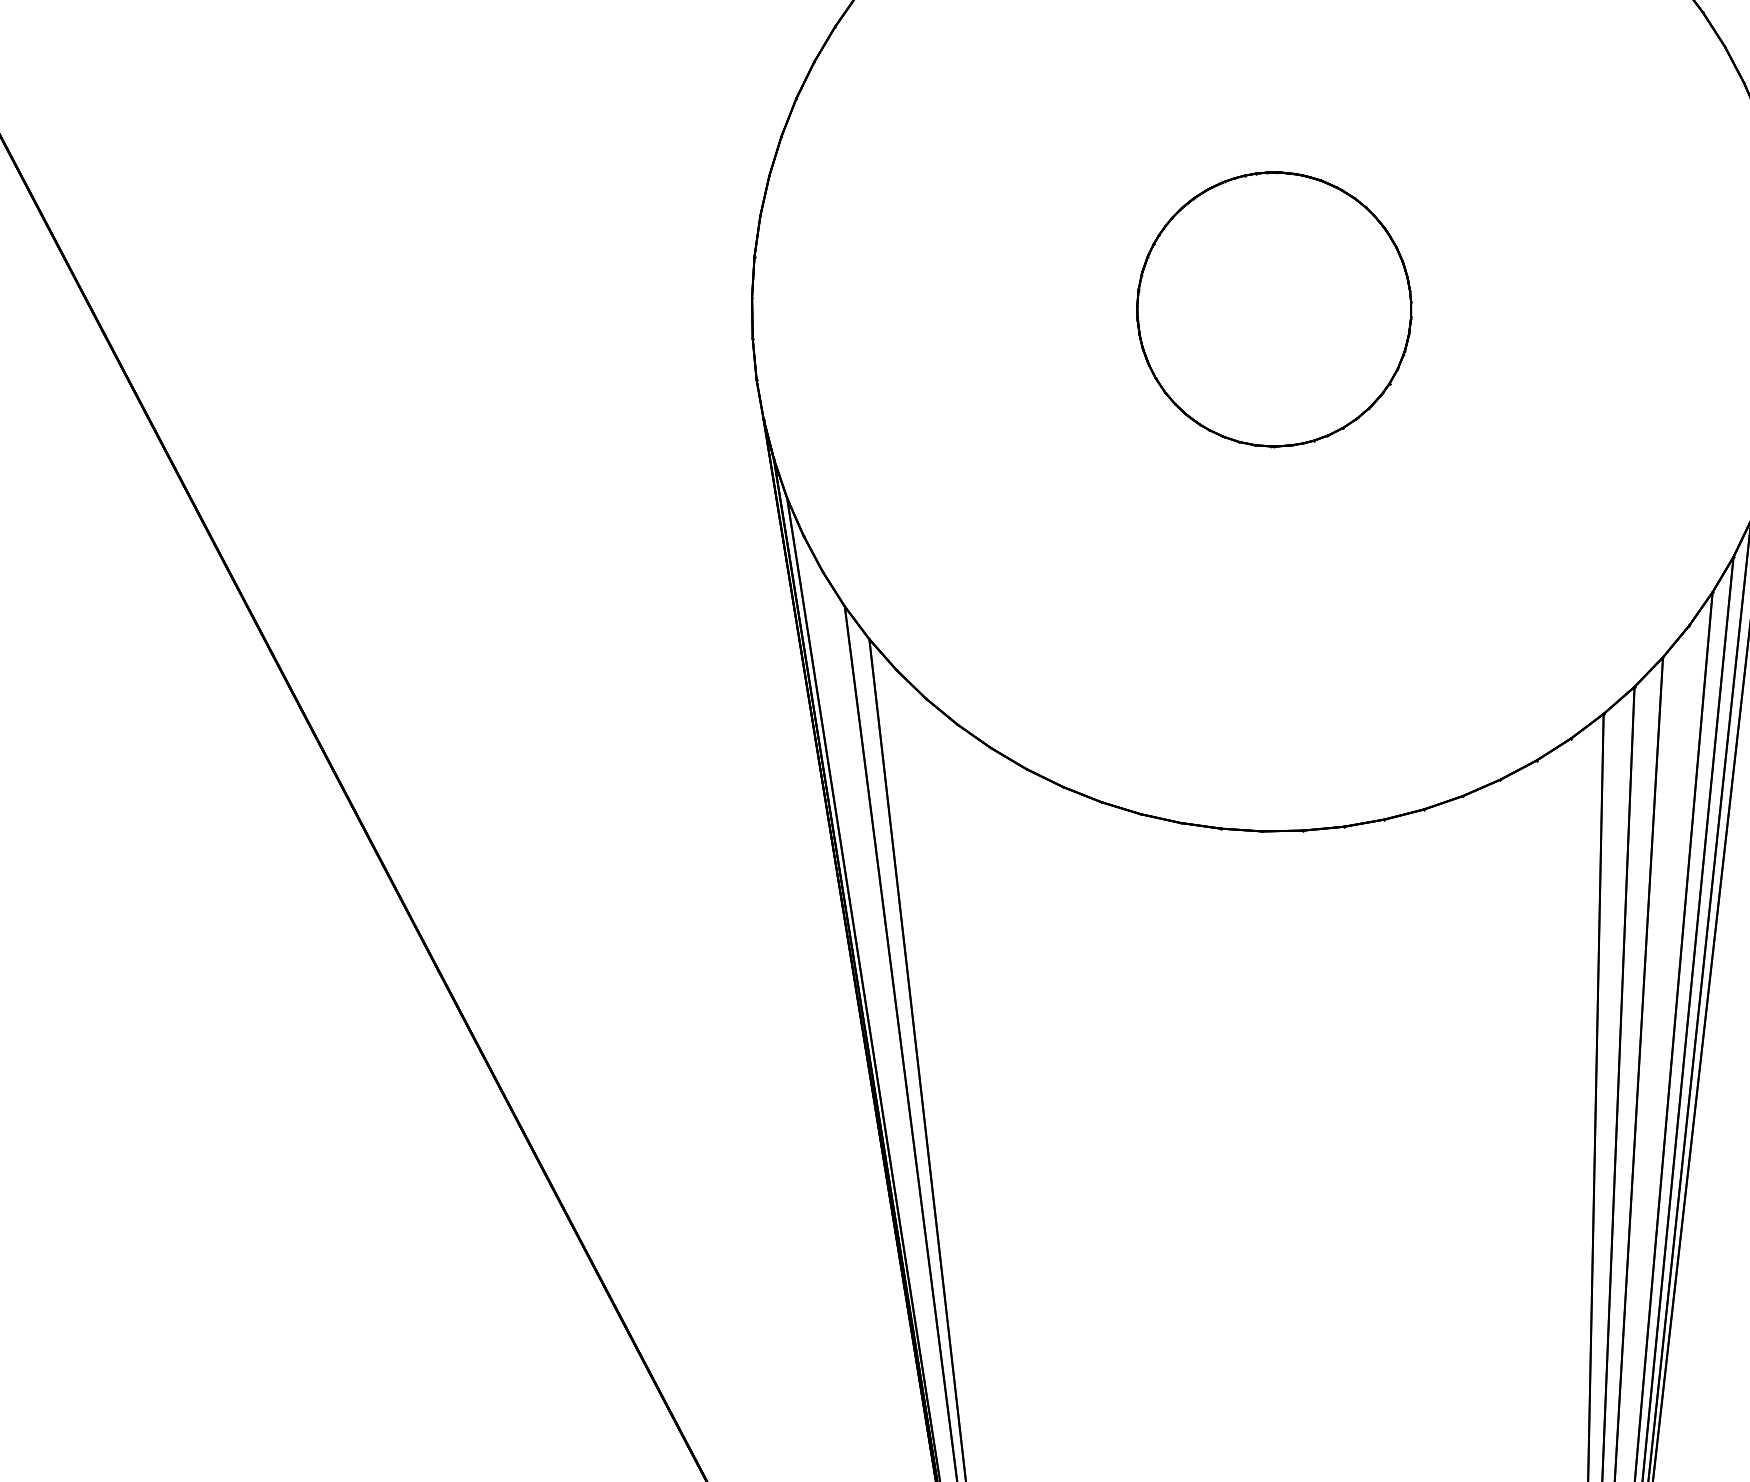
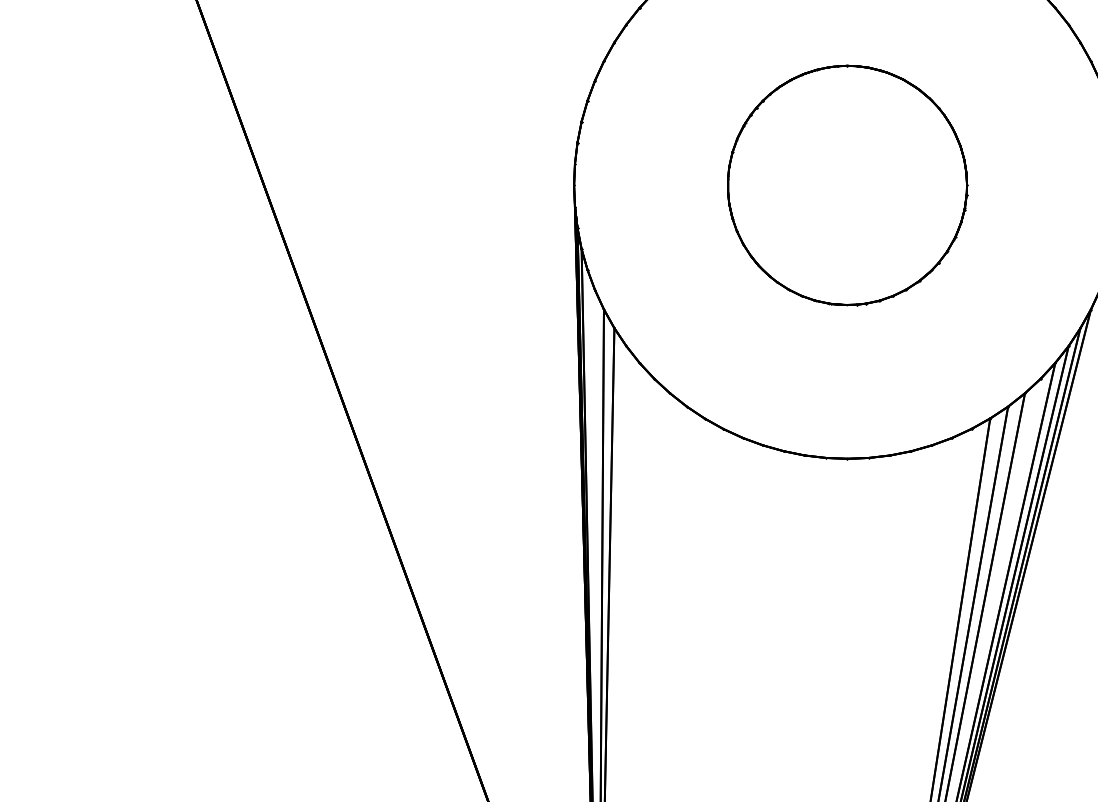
part: (1273, 309) -> (847, 185), size x1.67

